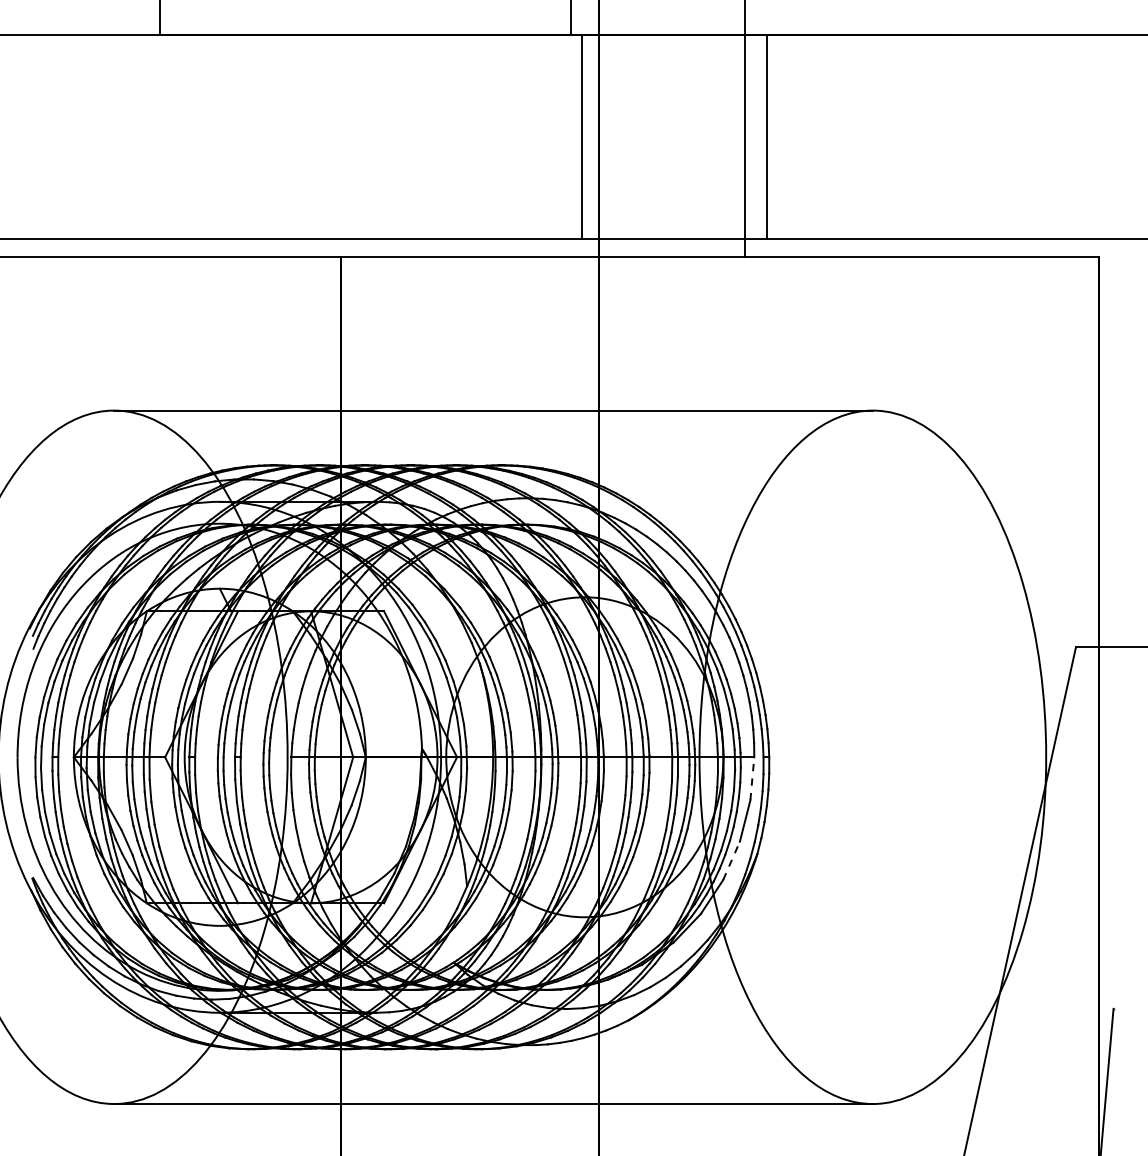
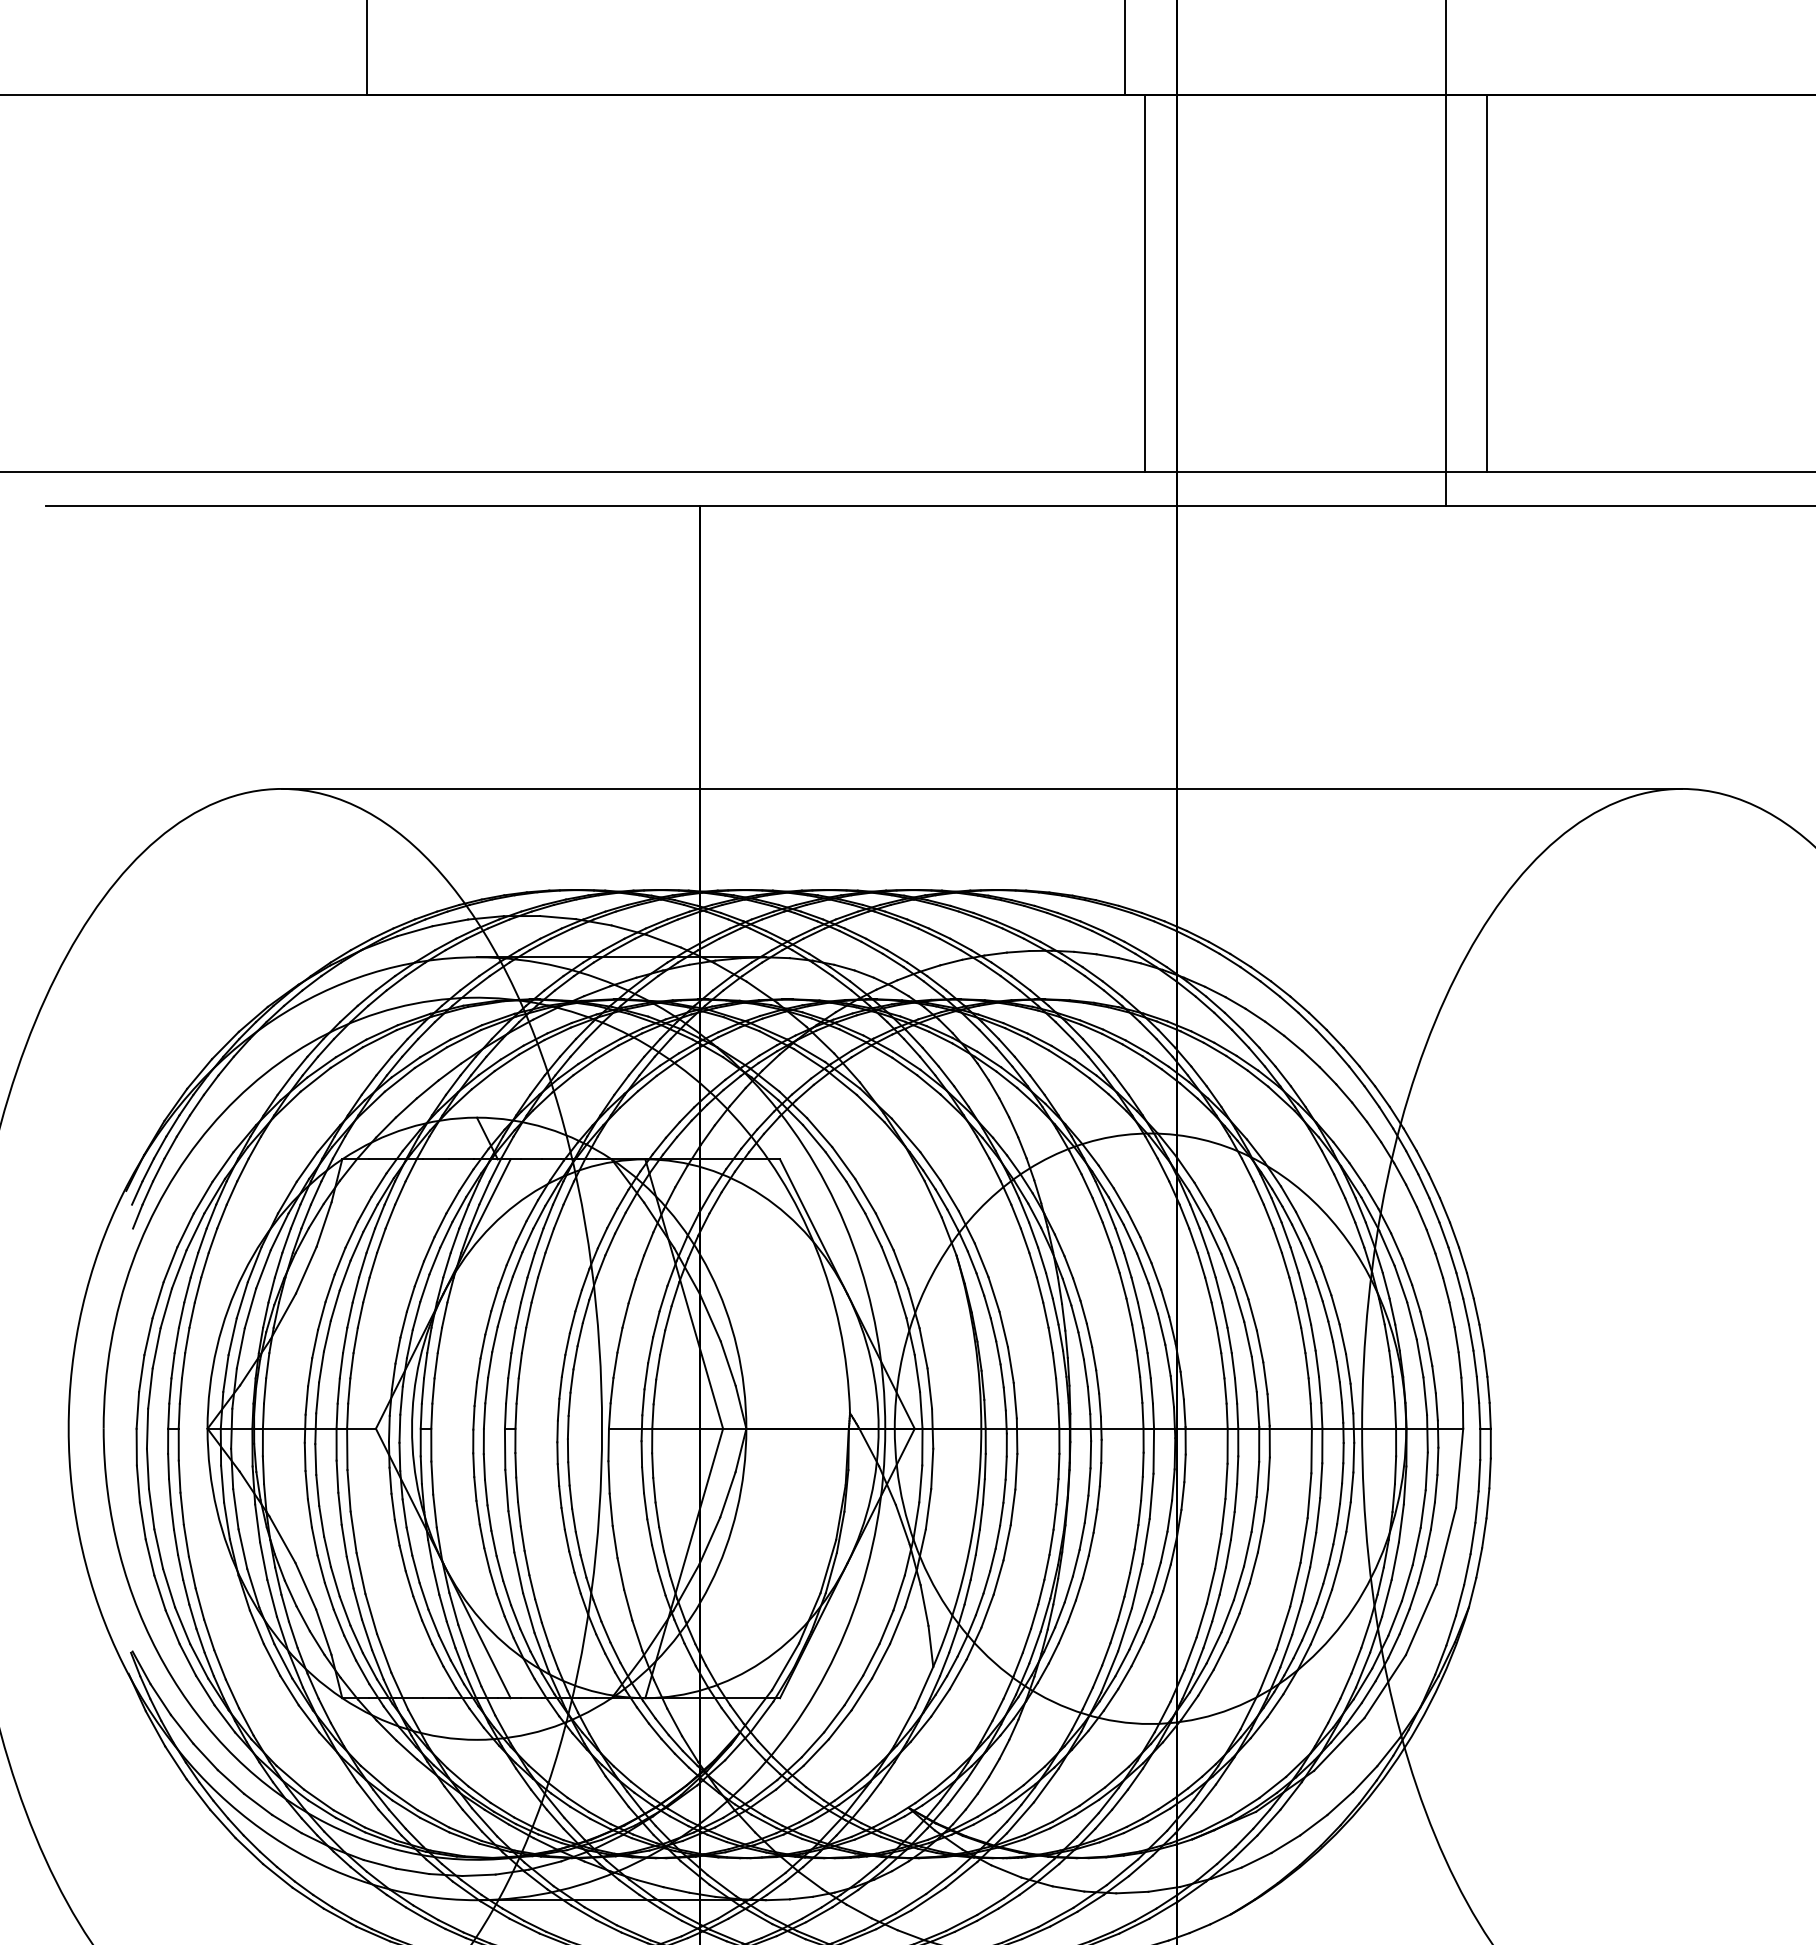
line: (752, 778) -> (1459, 1467), dashed -> solid
line: (731, 860) -> (1421, 1619), dashed -> solid

